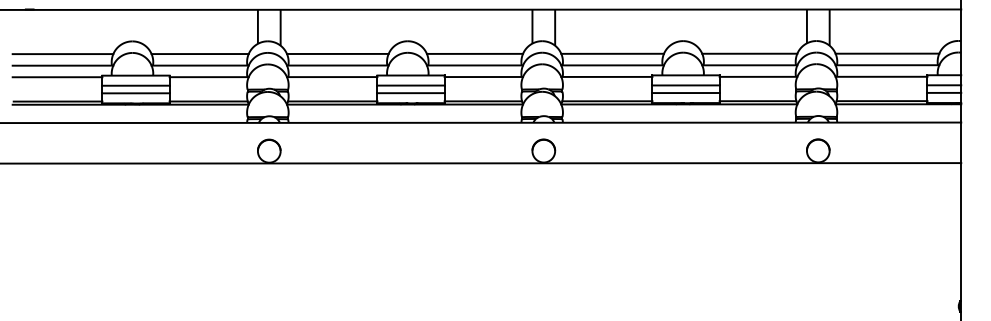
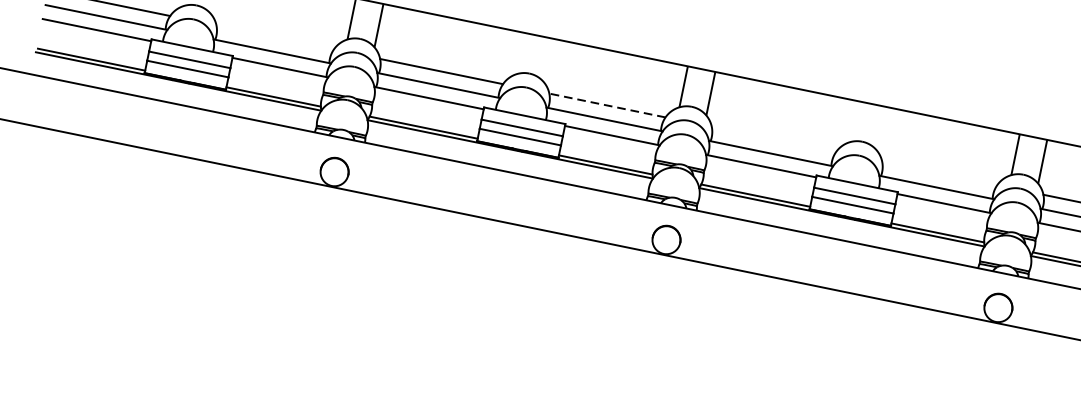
line: (474, 53) -> (606, 104), solid -> dashed
line: (612, 53) -> (773, 139), removed
line: (749, 53) -> (939, 173), removed
line: (199, 54) -> (274, 37), removed

